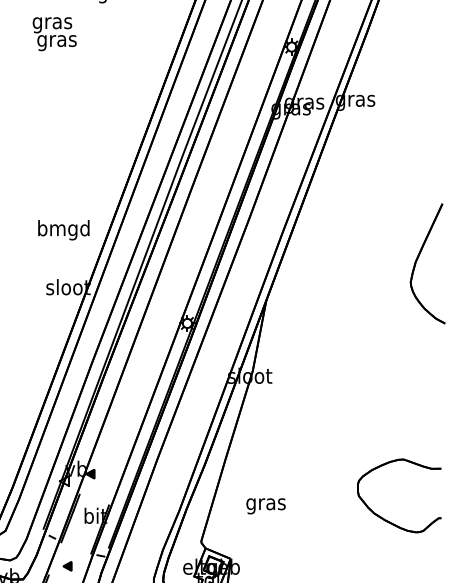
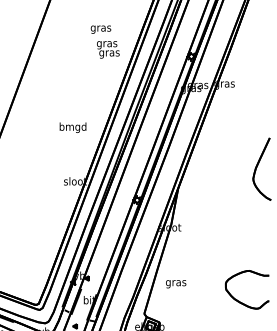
text: (55, 33) -> (108, 49), moved
text: (62, 229) -> (72, 127), moved
text: (266, 506) -> (176, 284), moved

